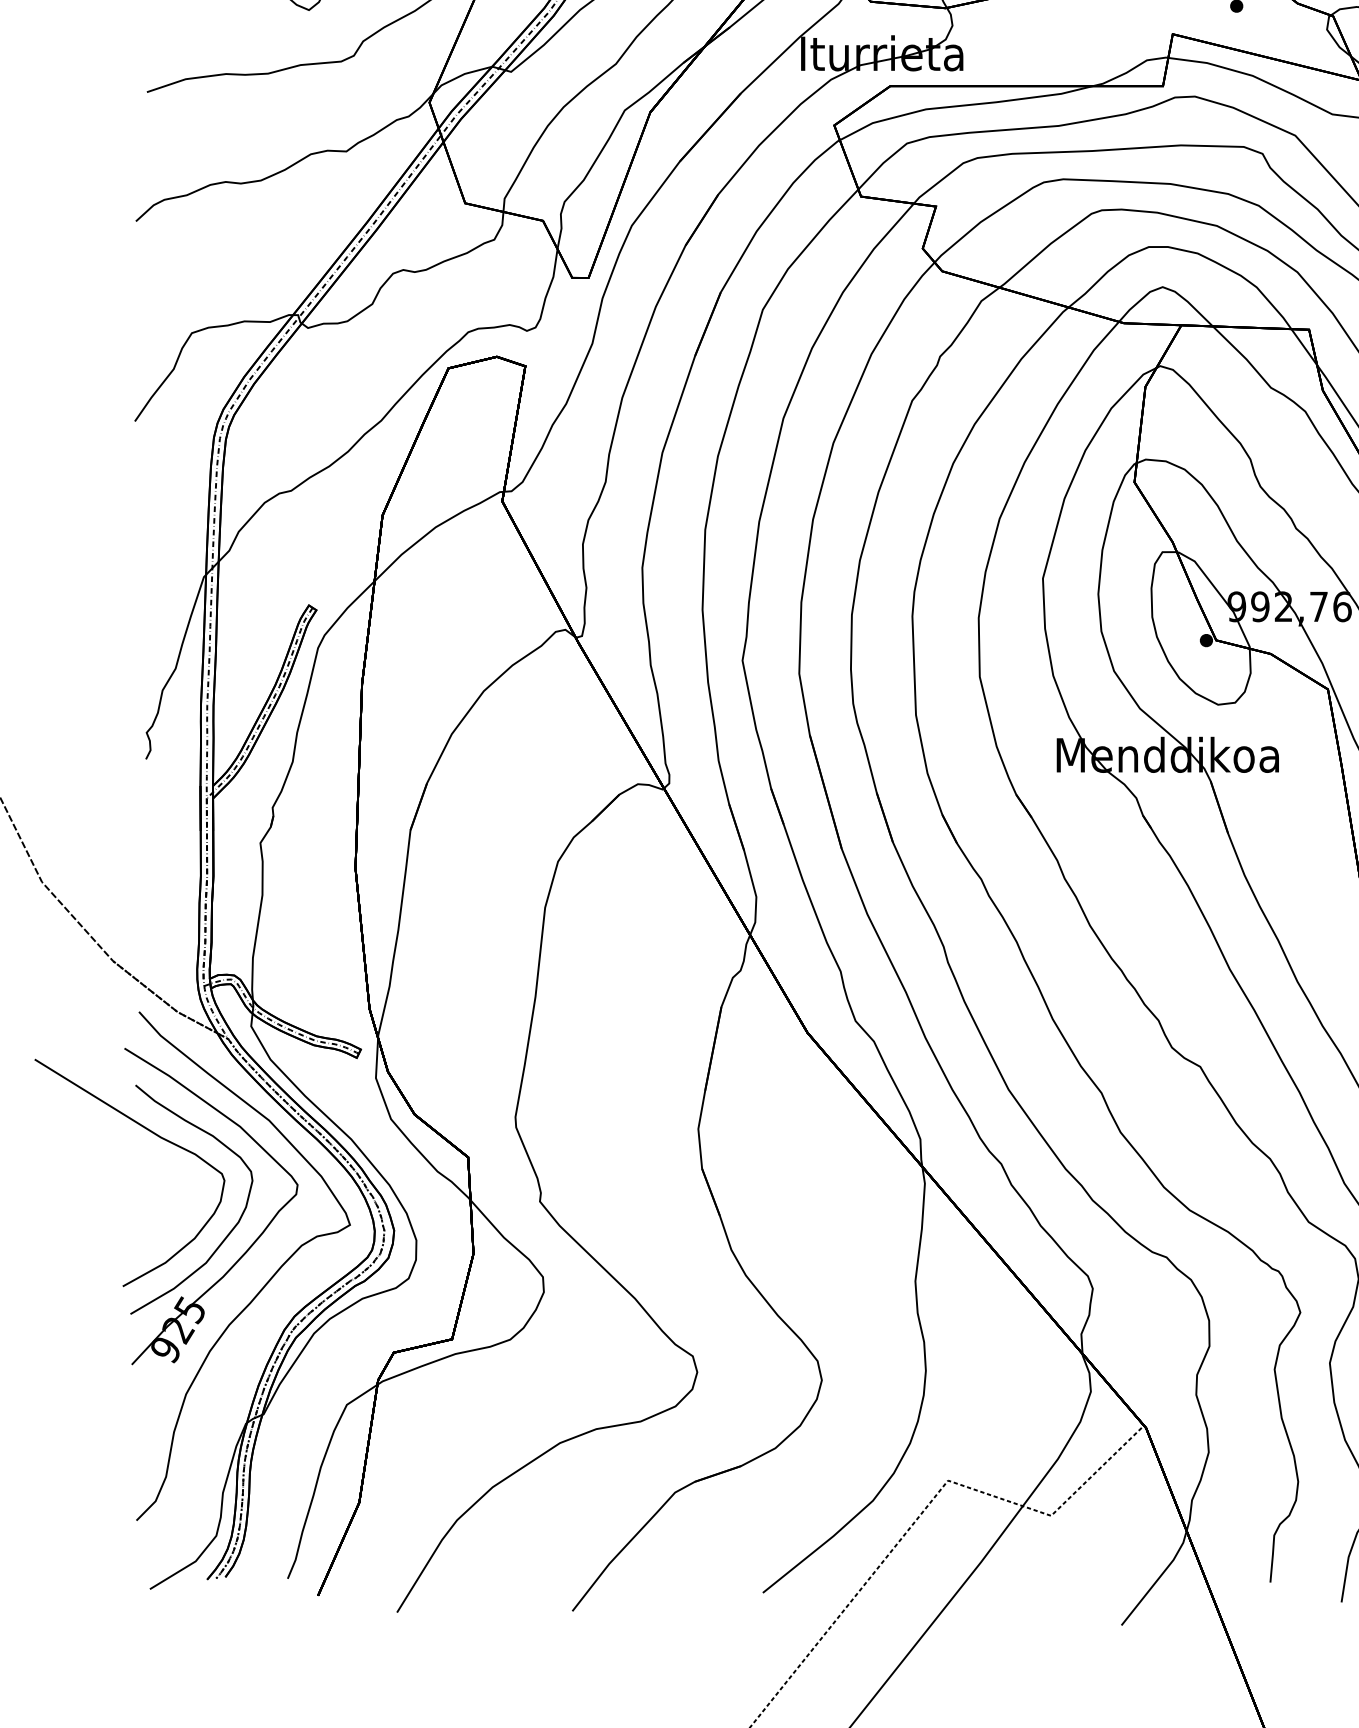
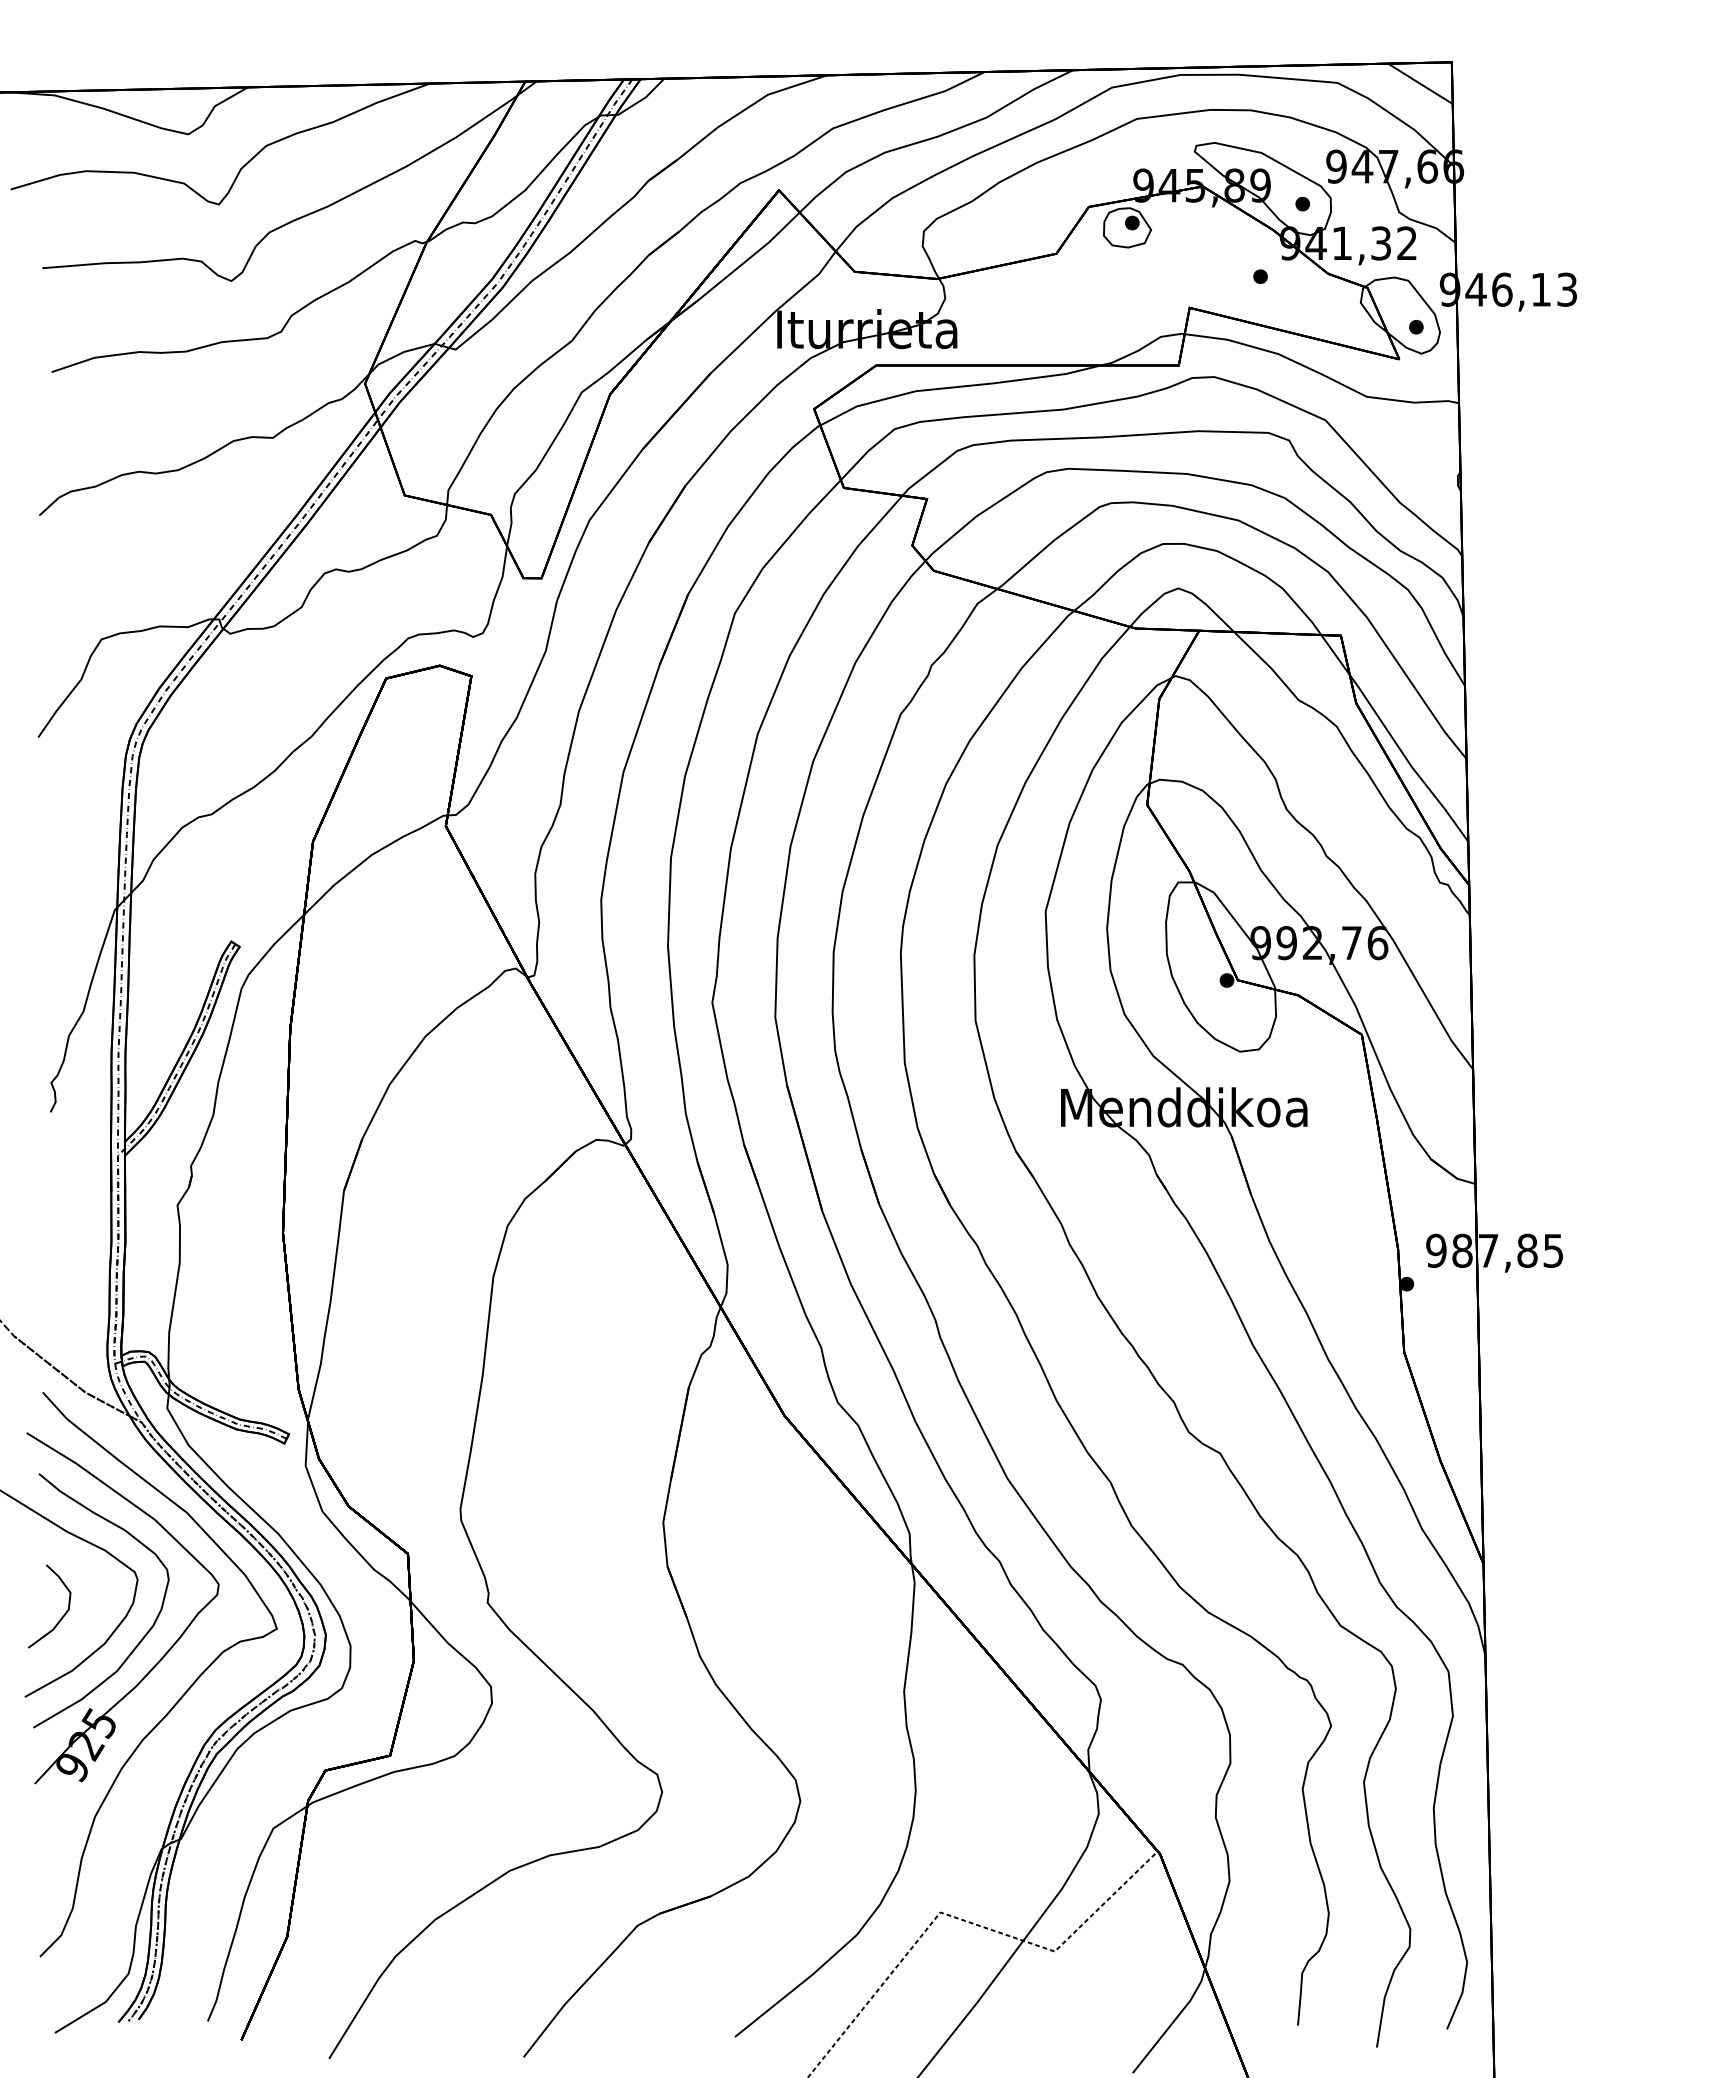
curve: (157, 1212) -> (63, 1614), added

